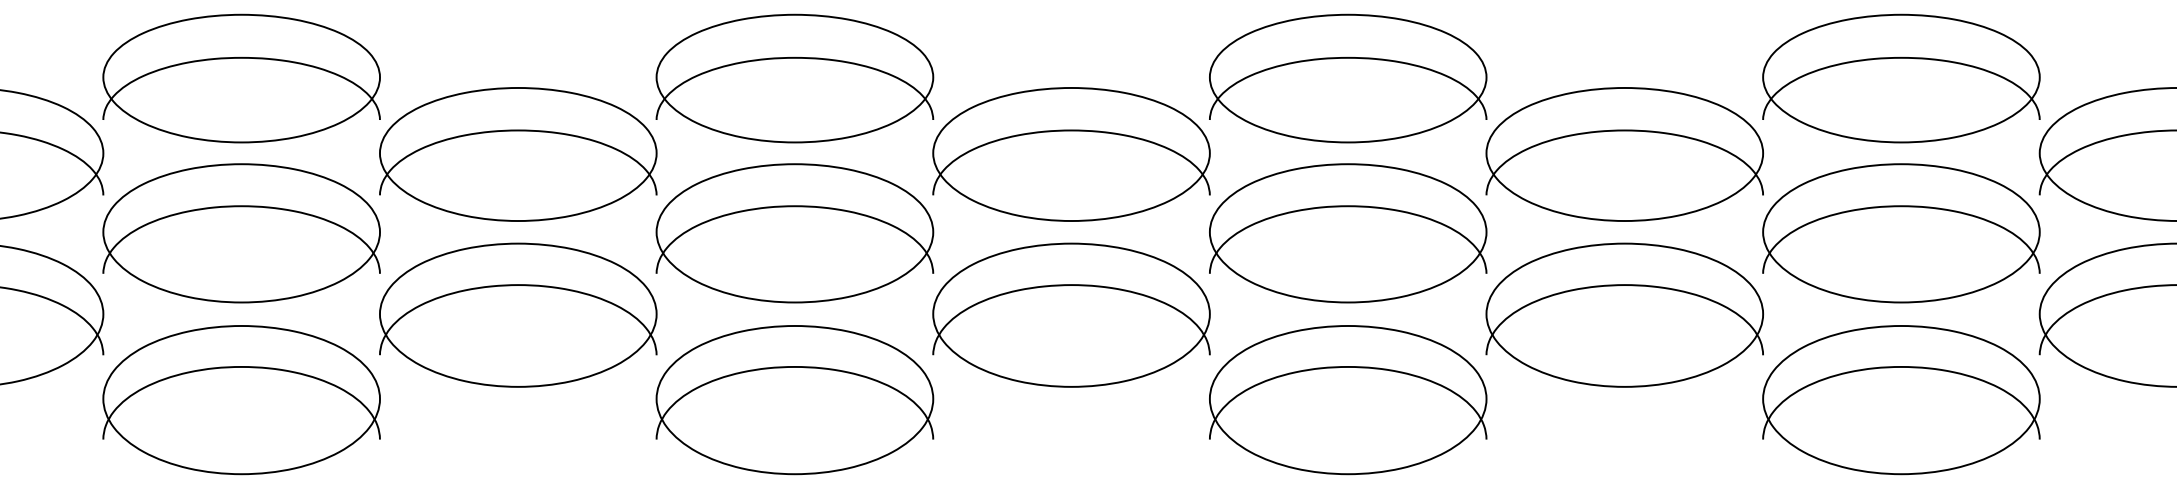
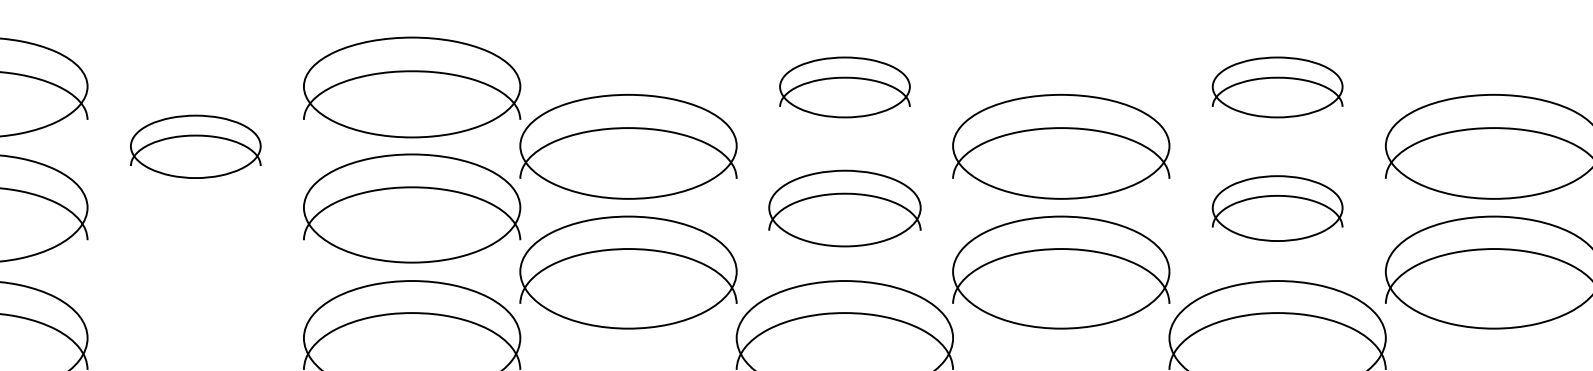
part: (1348, 78) -> (845, 87), size x0.6
part: (1901, 78) -> (1277, 87), size x0.6
part: (518, 154) -> (195, 146), size x0.6
part: (1348, 233) -> (845, 208), size x0.7
part: (1901, 233) -> (1277, 208), size x0.6
part: (518, 314) -> (195, 272), removed

